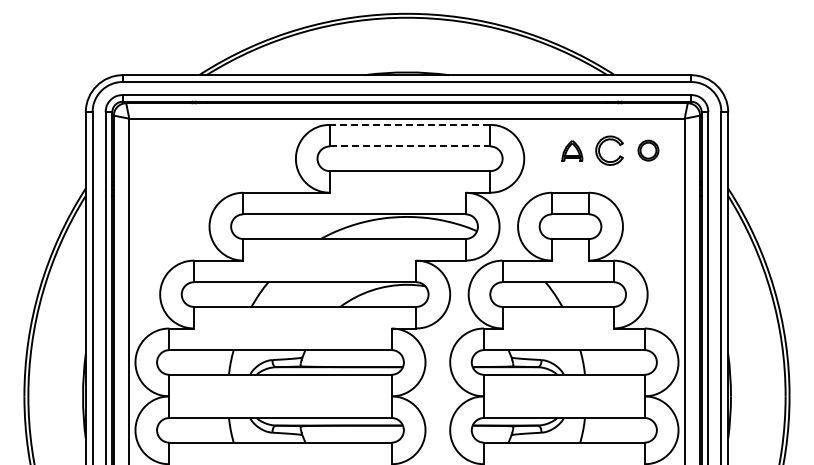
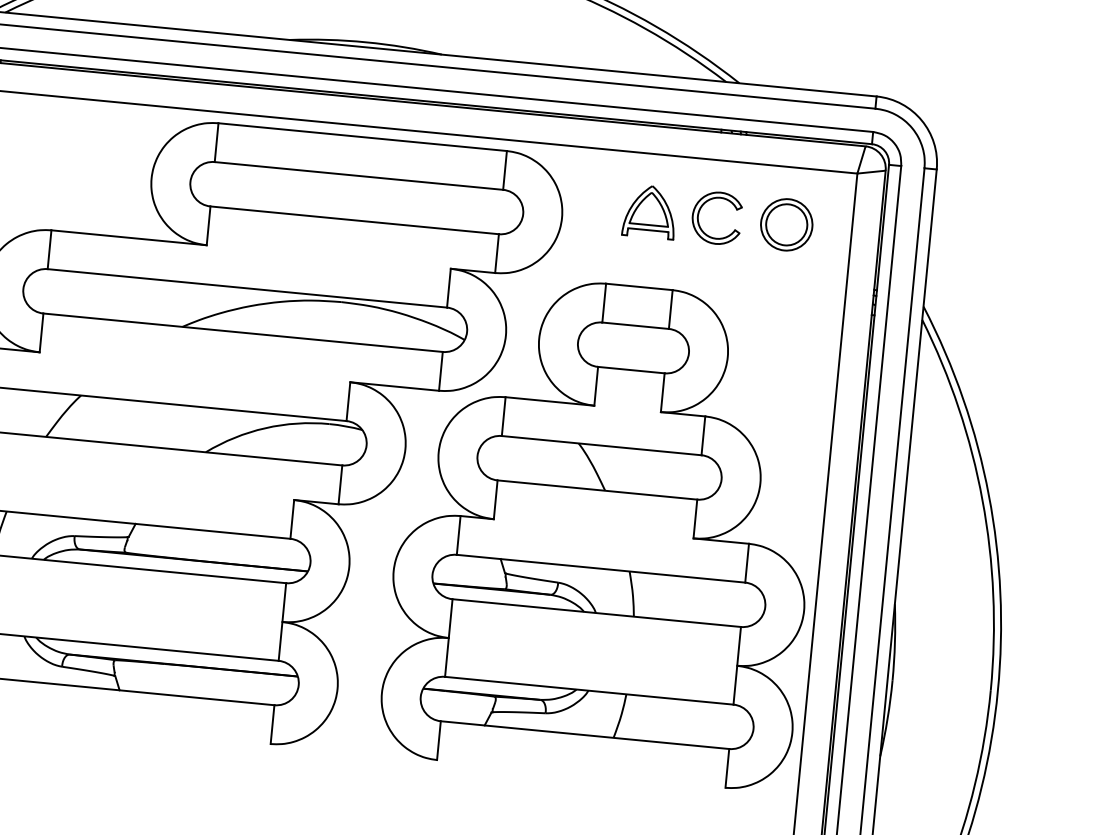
line: (409, 124) -> (361, 136), dashed -> solid
line: (410, 146) -> (359, 176), dashed -> solid
part: (572, 150) -> (650, 211), size x1.43
part: (648, 150) -> (786, 224), size x1.43

